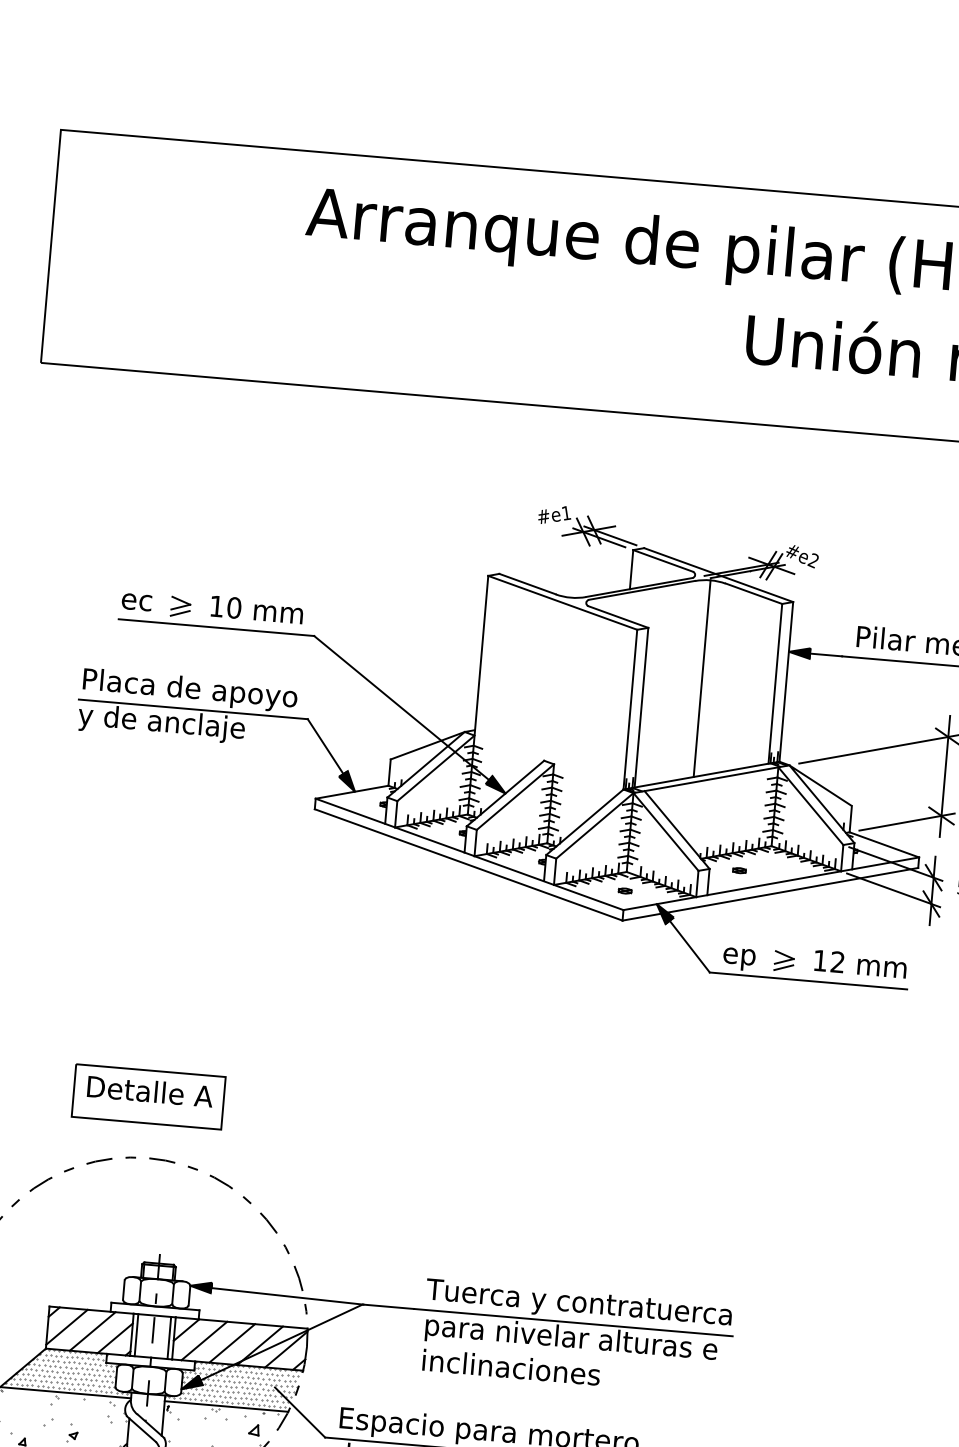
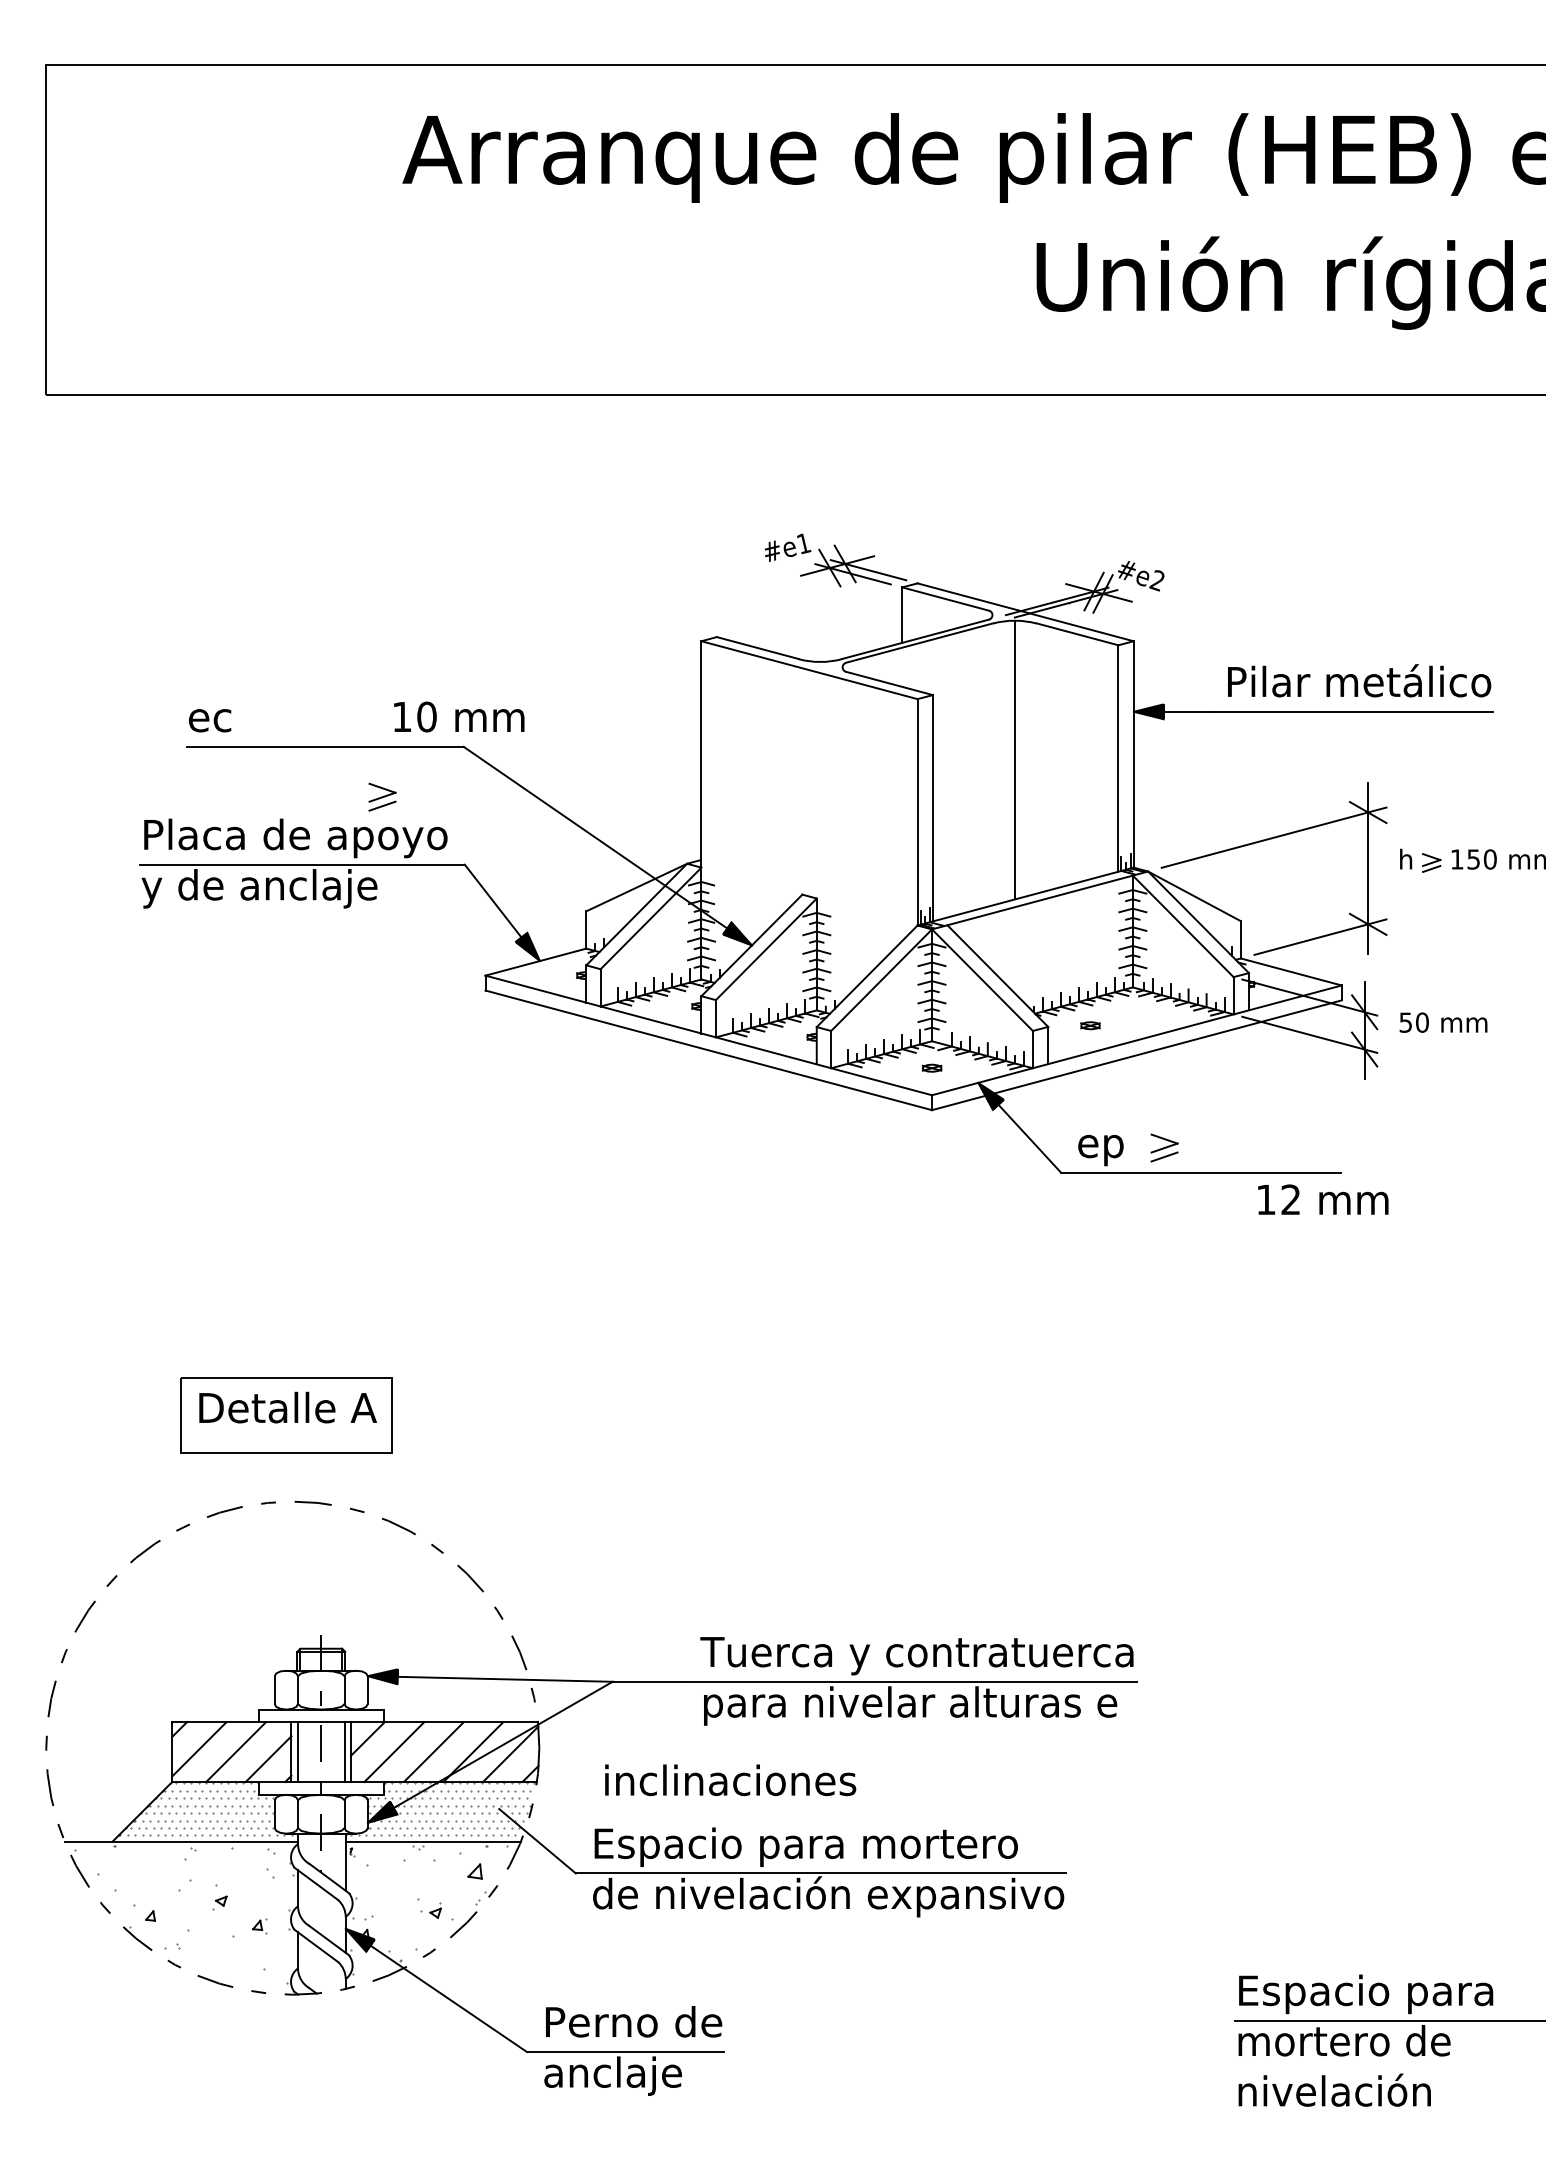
part: (180, 606) -> (382, 796), moved
text: (257, 609) -> (459, 716), moved
text: (860, 964) -> (1323, 1199), moved
text: (511, 1367) -> (730, 1780), moved

